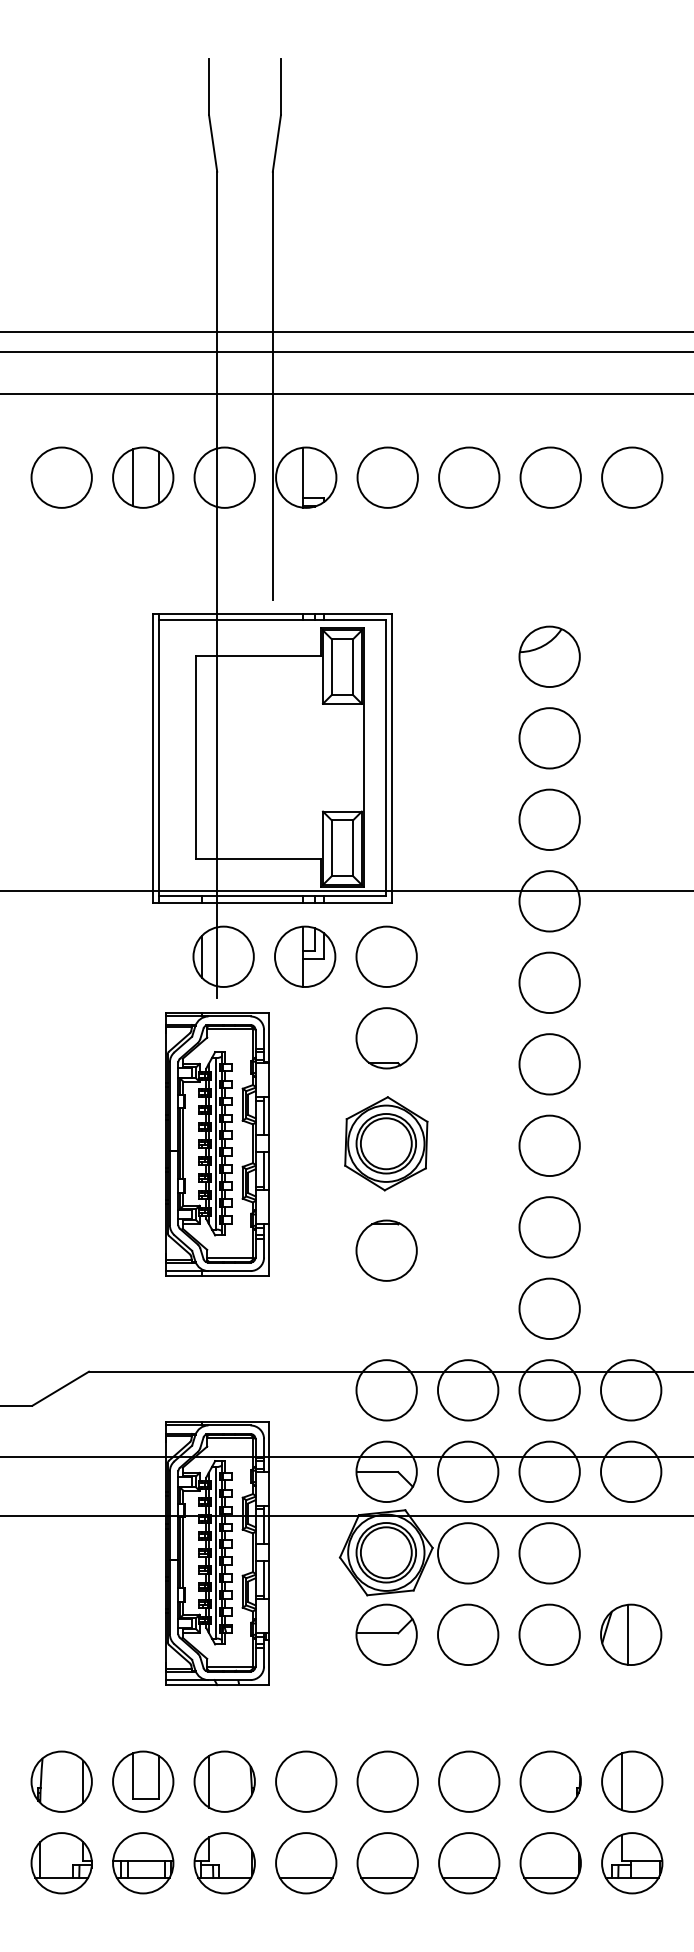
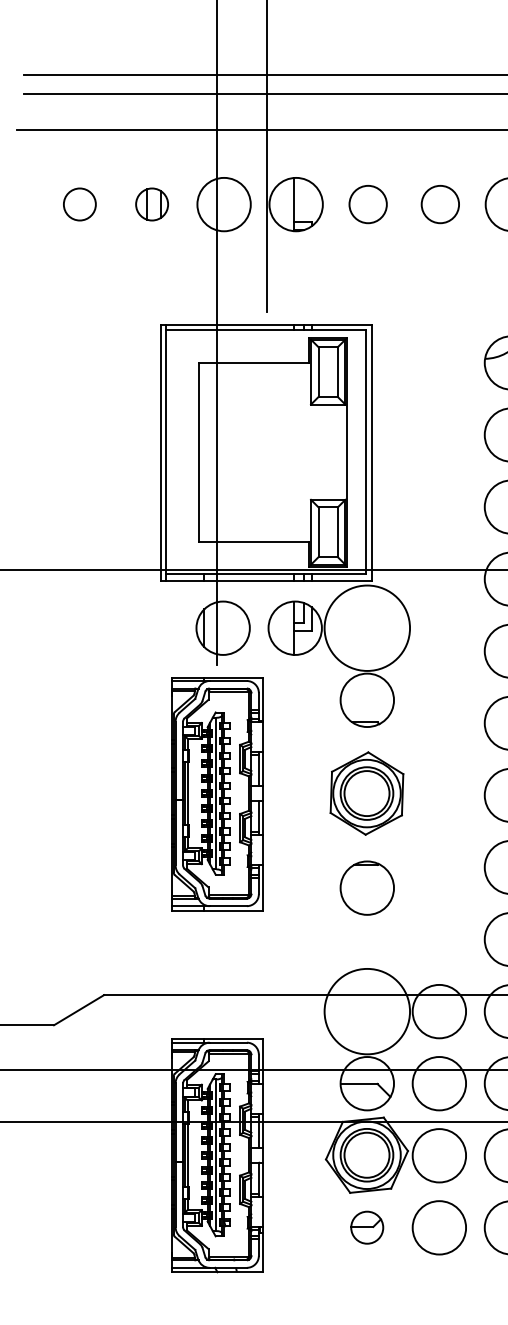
circle: (61, 477) -> (79, 204), size x0.6
part: (143, 477) -> (152, 204), size x0.6
circle: (387, 477) -> (368, 204), size x0.7
circle: (469, 477) -> (440, 204), size x0.7
circle: (386, 956) -> (367, 627), size x1.6
circle: (386, 1390) -> (367, 1011), size x1.6
part: (386, 1634) -> (367, 1227), size x0.6

